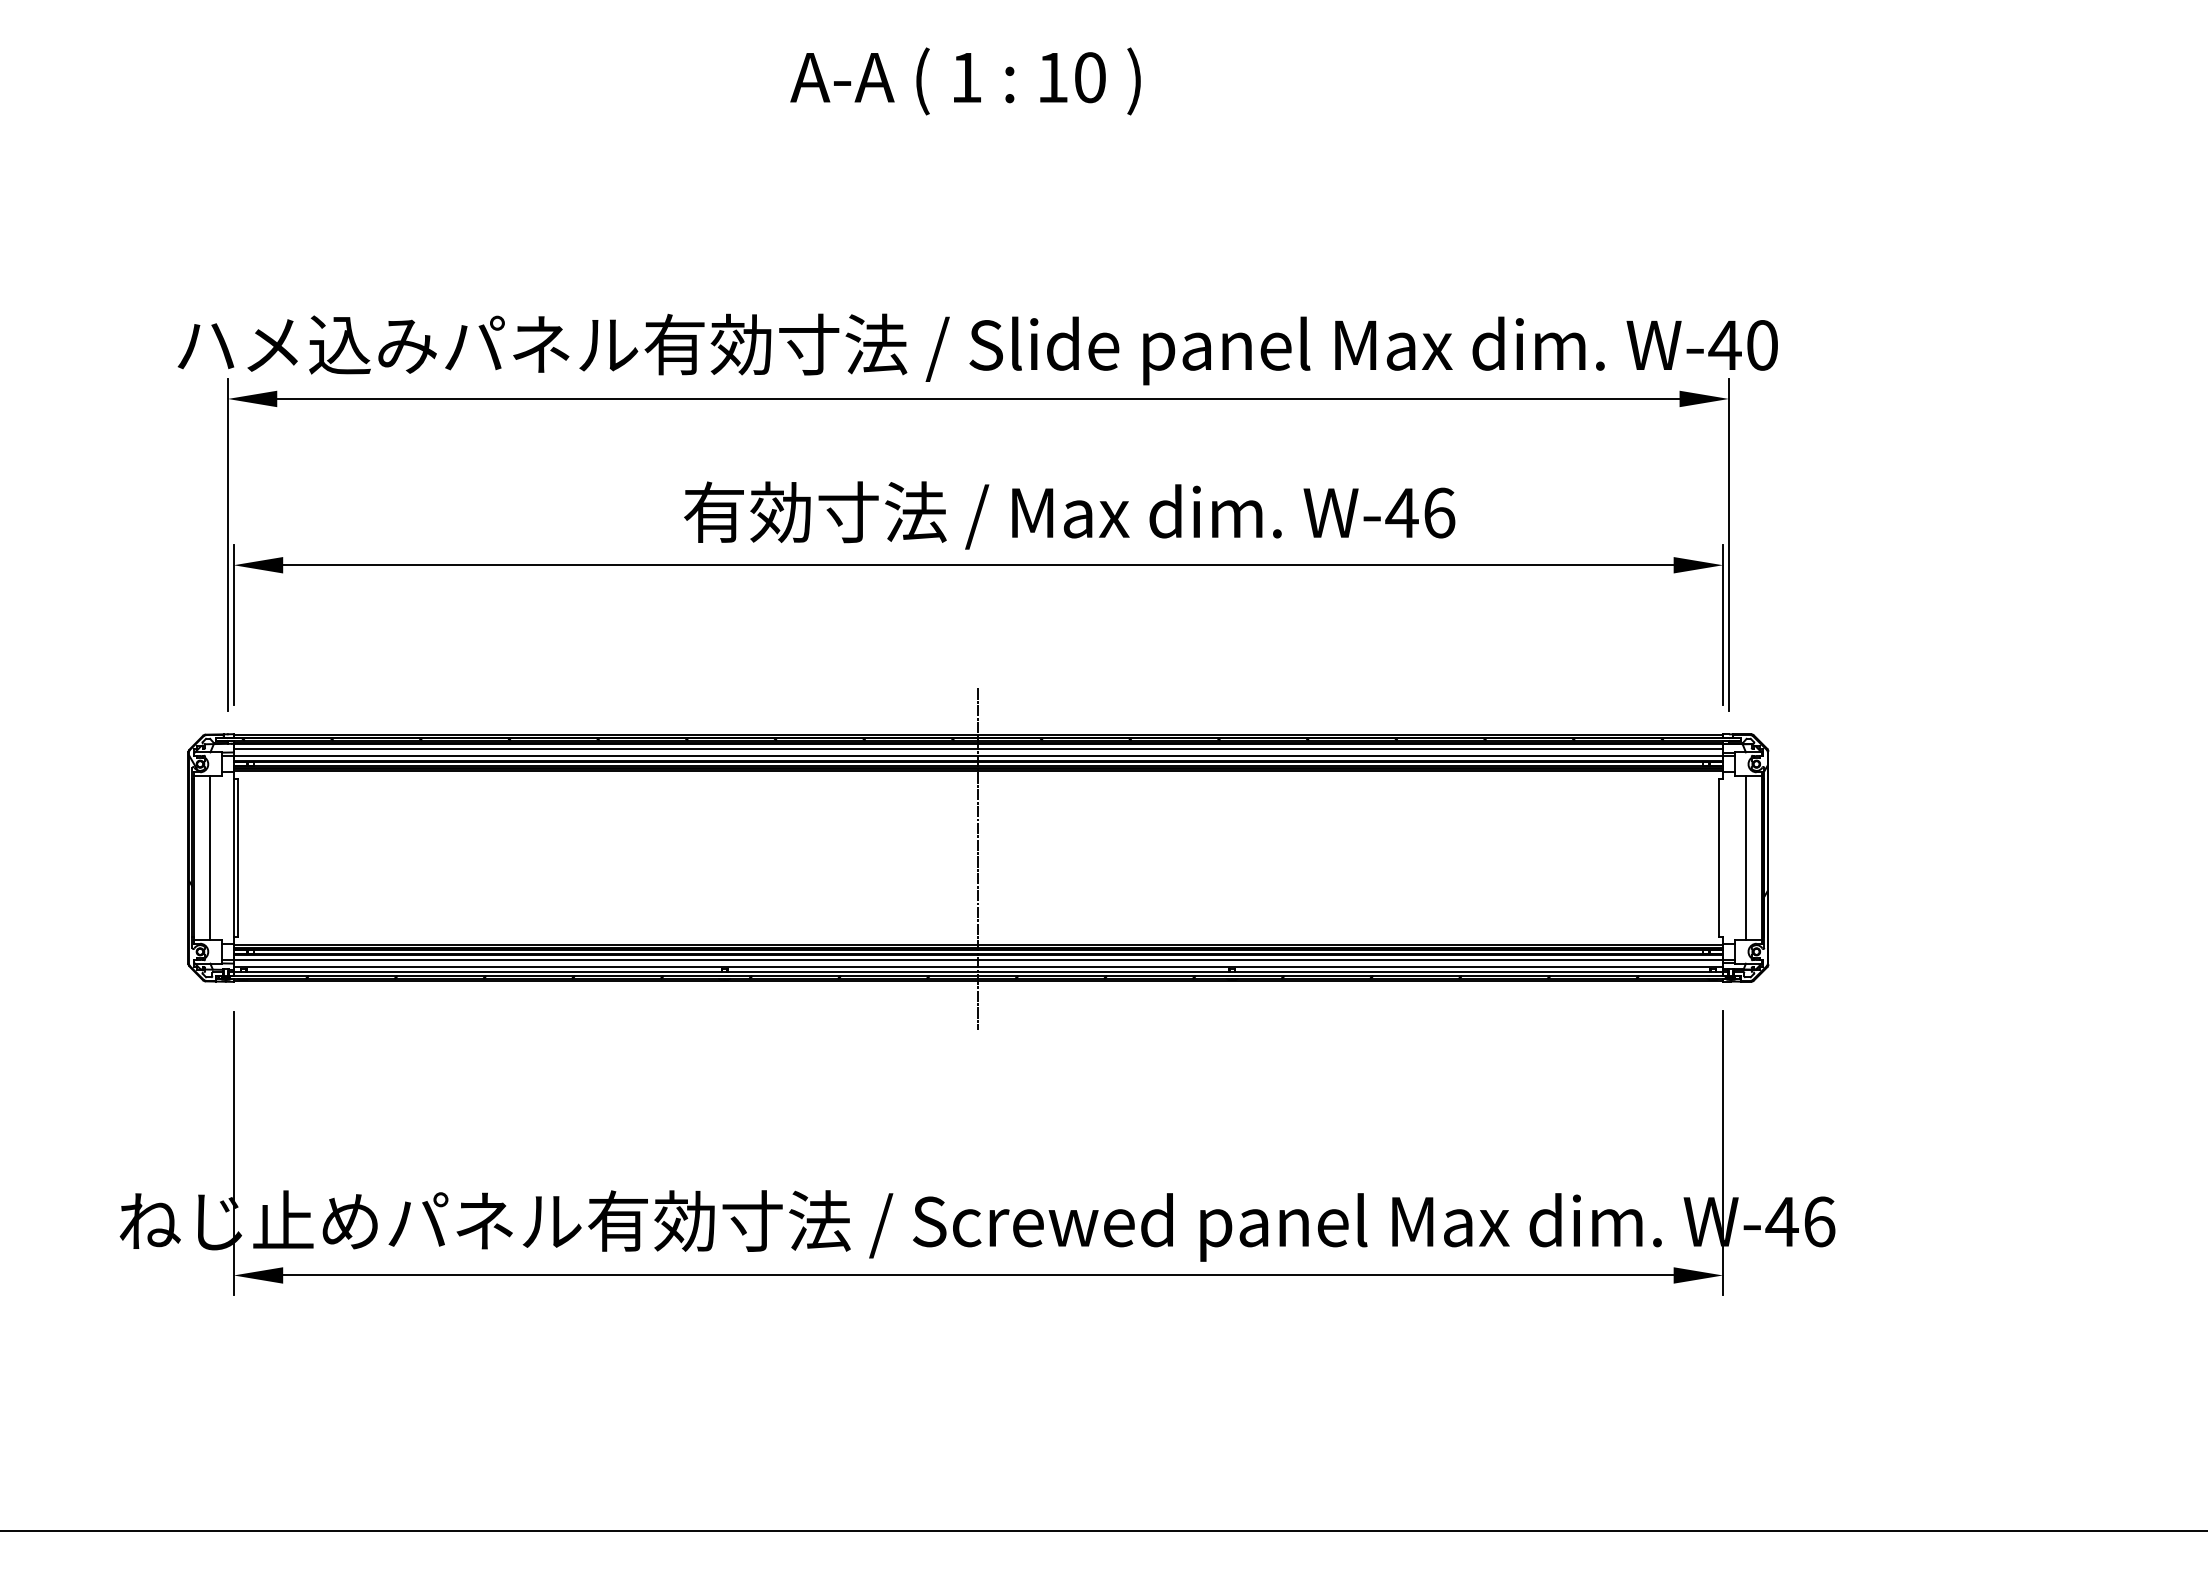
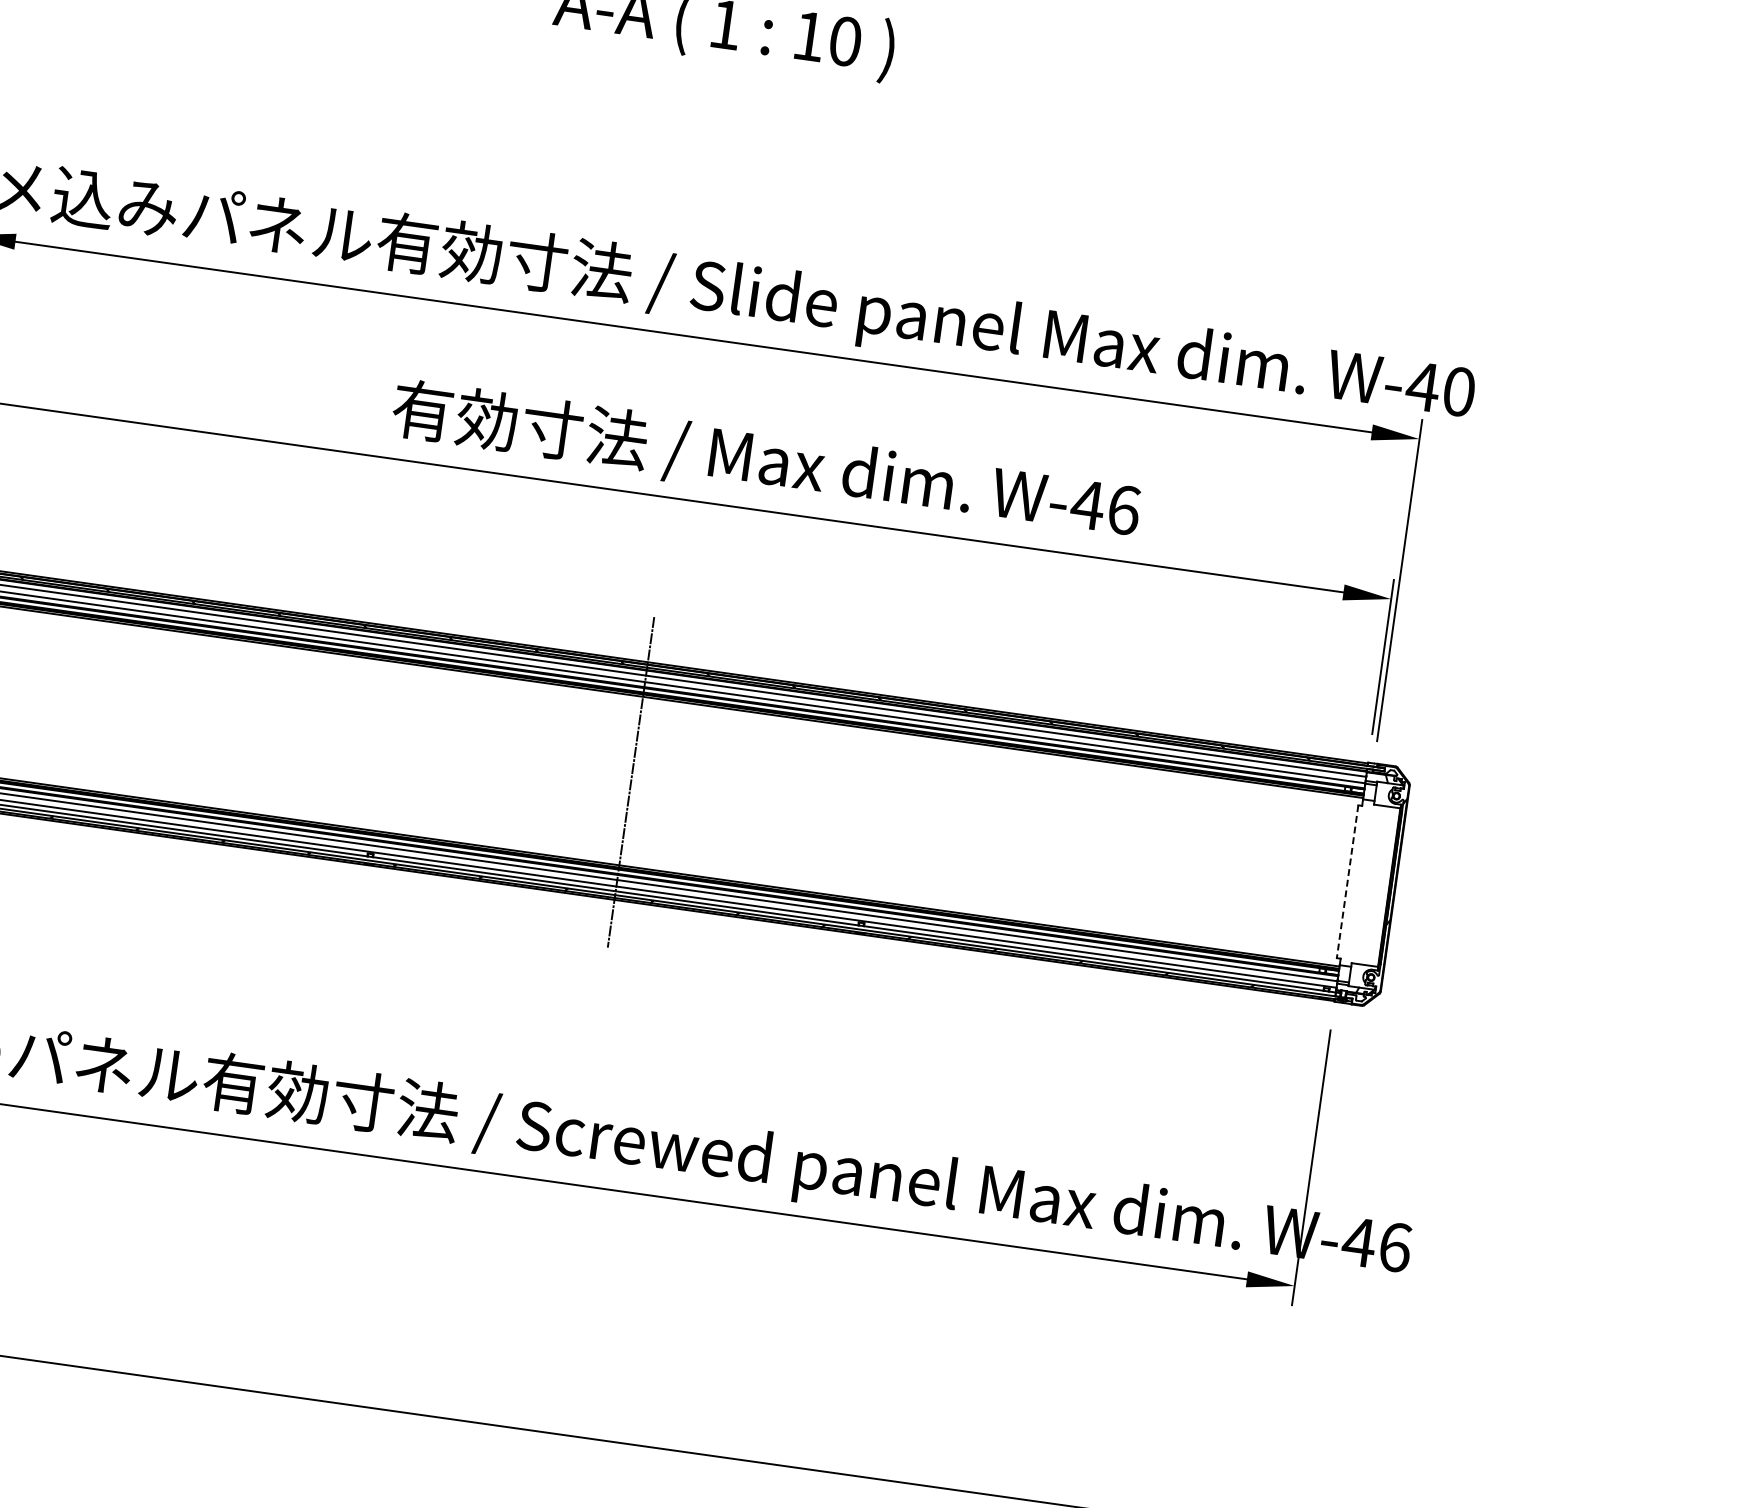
line: (1719, 858) -> (1347, 882), solid -> dashed
line: (1746, 858) -> (1374, 885), removed

